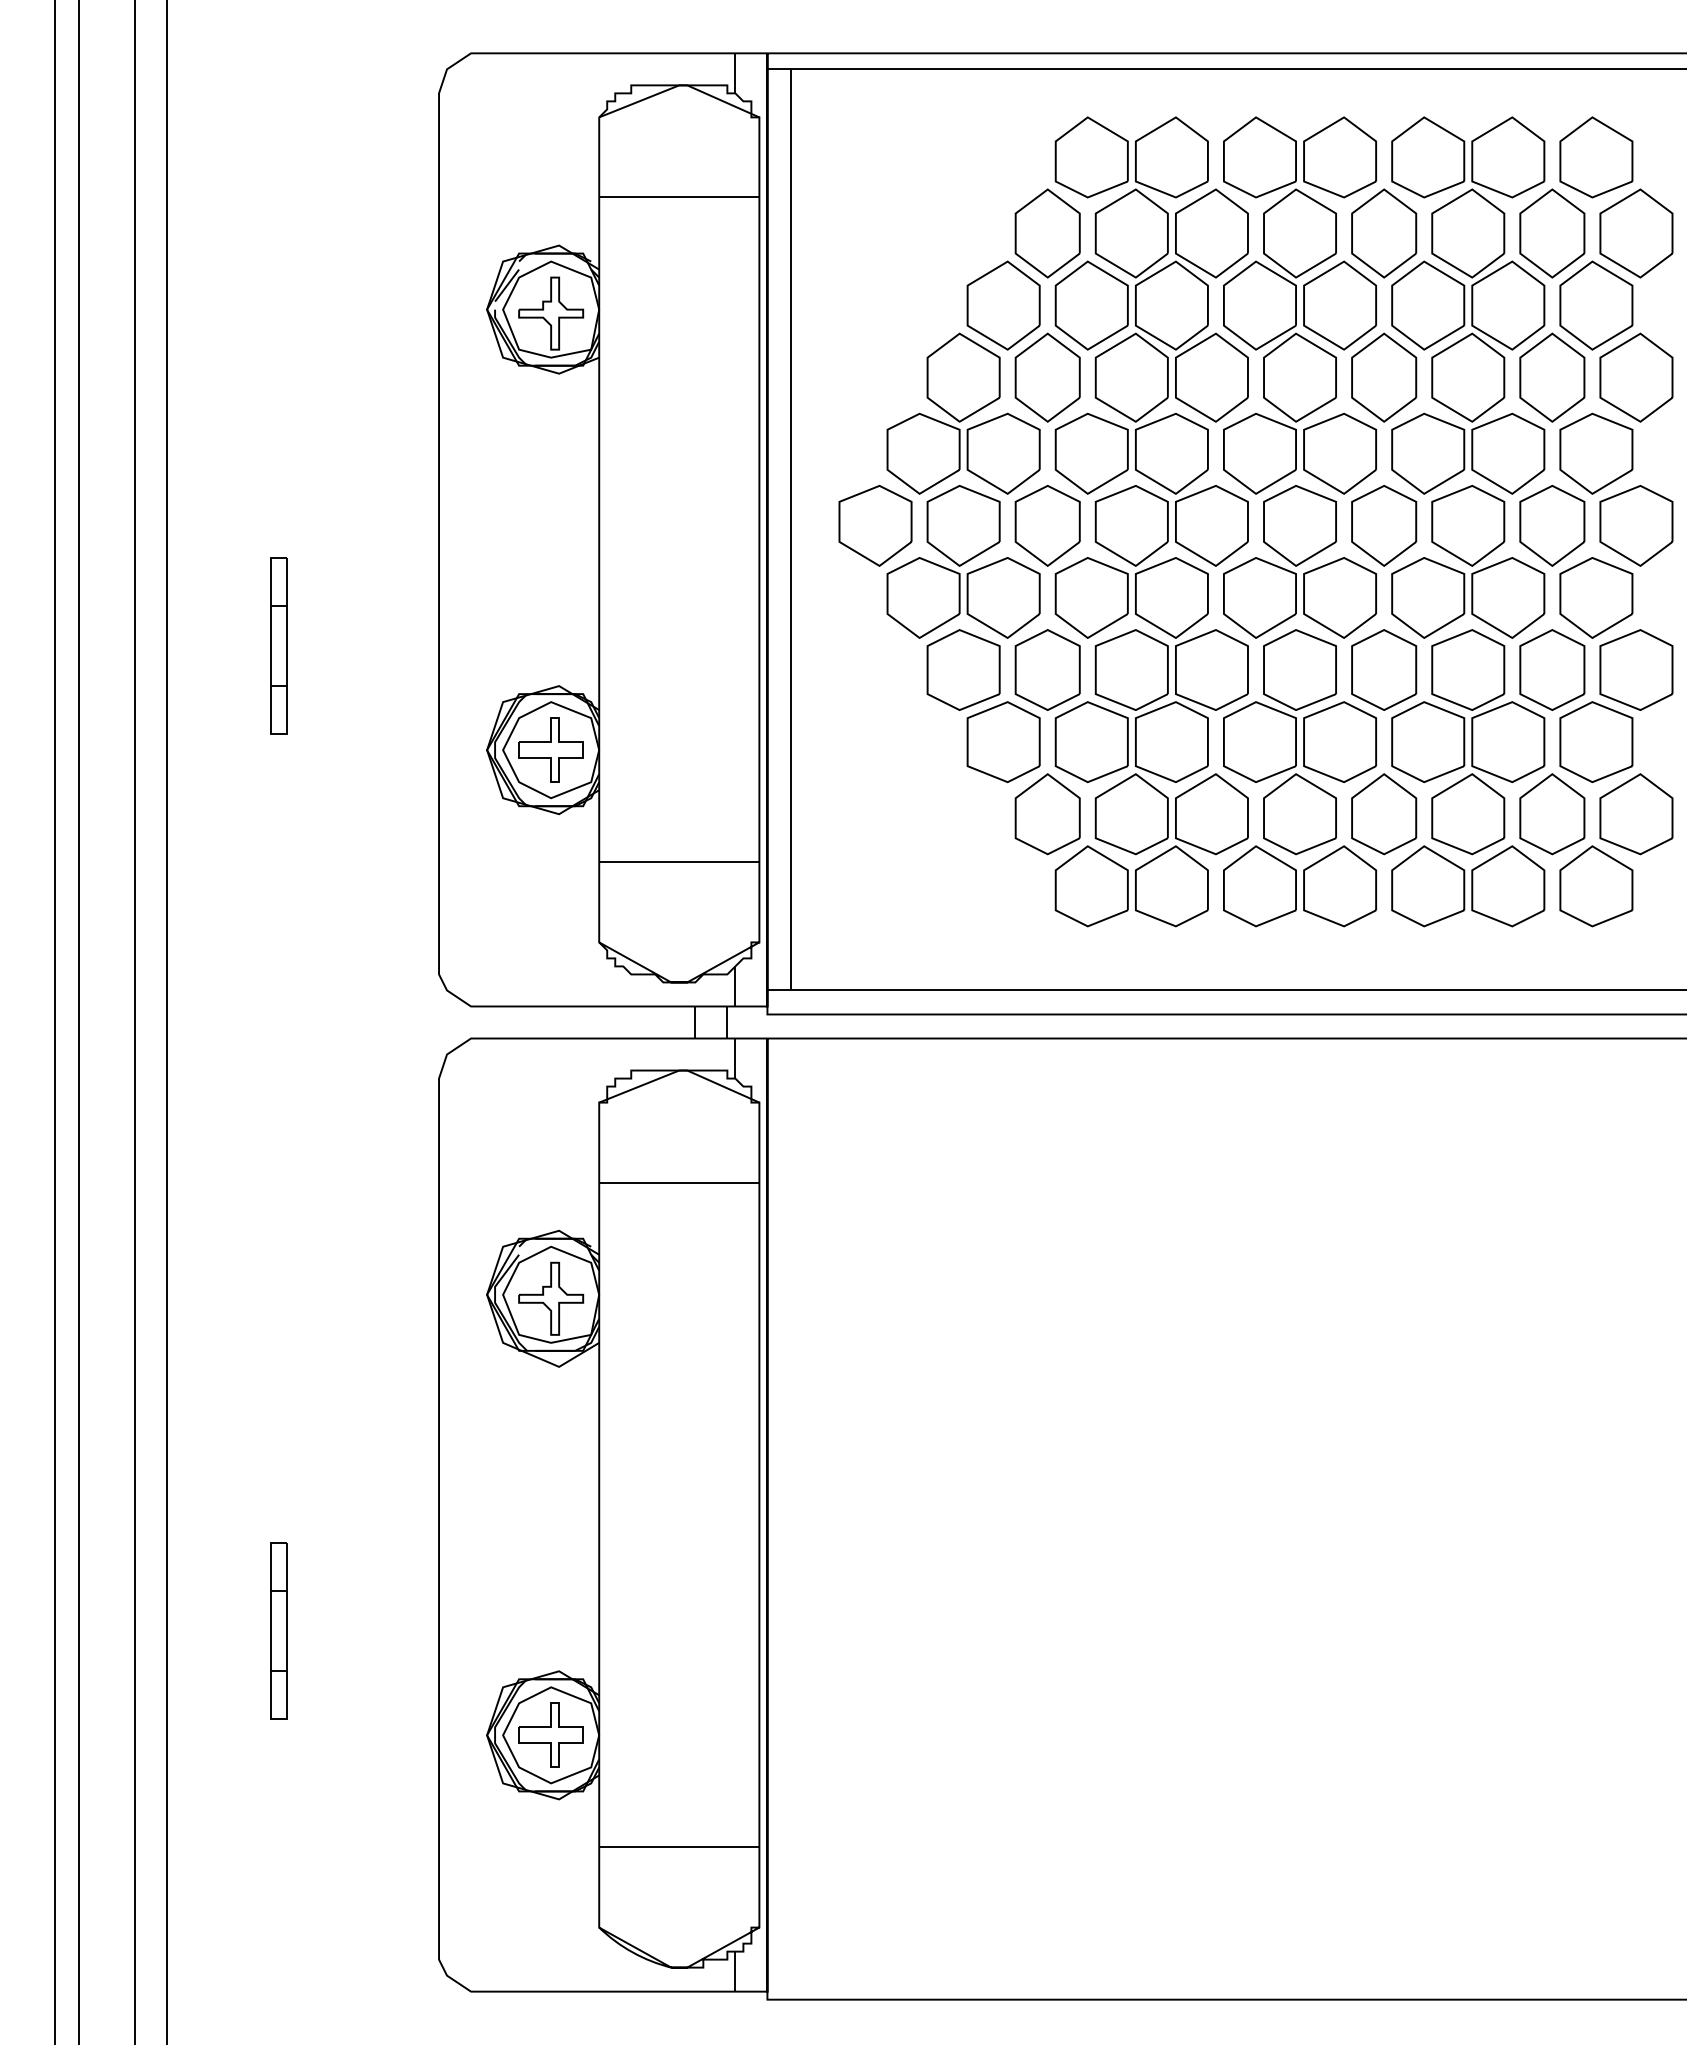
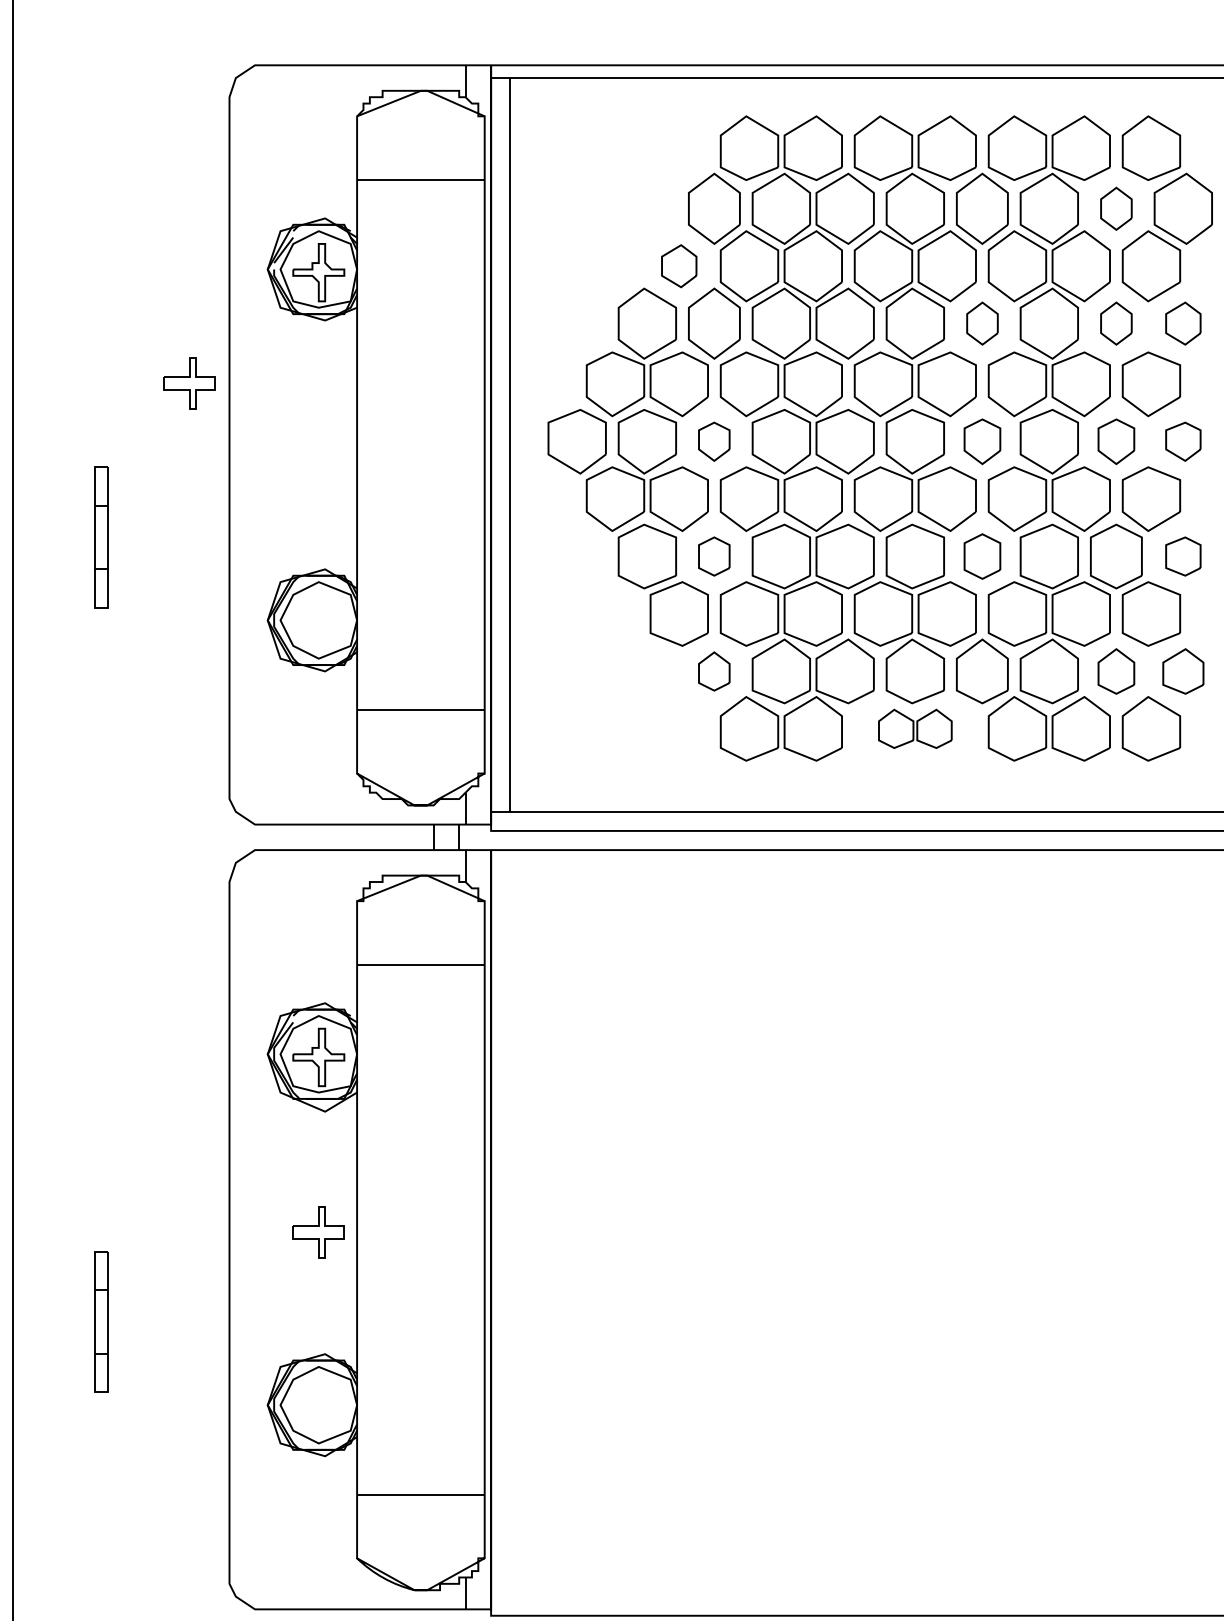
part: (1552, 233) -> (1116, 208), size x0.6
part: (1003, 305) -> (679, 266), size x0.6
part: (1384, 377) -> (982, 323), size x0.6
part: (1552, 377) -> (1116, 323), size x0.6
part: (1636, 377) -> (1183, 323), size x0.6
part: (1047, 525) -> (714, 441), size x0.6
part: (1384, 525) -> (982, 441), size x0.7
part: (1552, 525) -> (1116, 441), size x0.7
part: (1636, 525) -> (1183, 441), size x0.6
part: (1047, 669) -> (714, 556), size x0.6
part: (1384, 669) -> (982, 556), size x0.7
part: (1636, 669) -> (1183, 556), size x0.6
part: (550, 749) -> (189, 383), moved
part: (1047, 814) -> (714, 671), size x0.6
part: (1552, 814) -> (1116, 671), size x0.7
part: (1636, 814) -> (1183, 671), size x0.7
part: (1299, 886) -> (914, 729), size x0.6
part: (550, 1734) -> (318, 1231), moved

